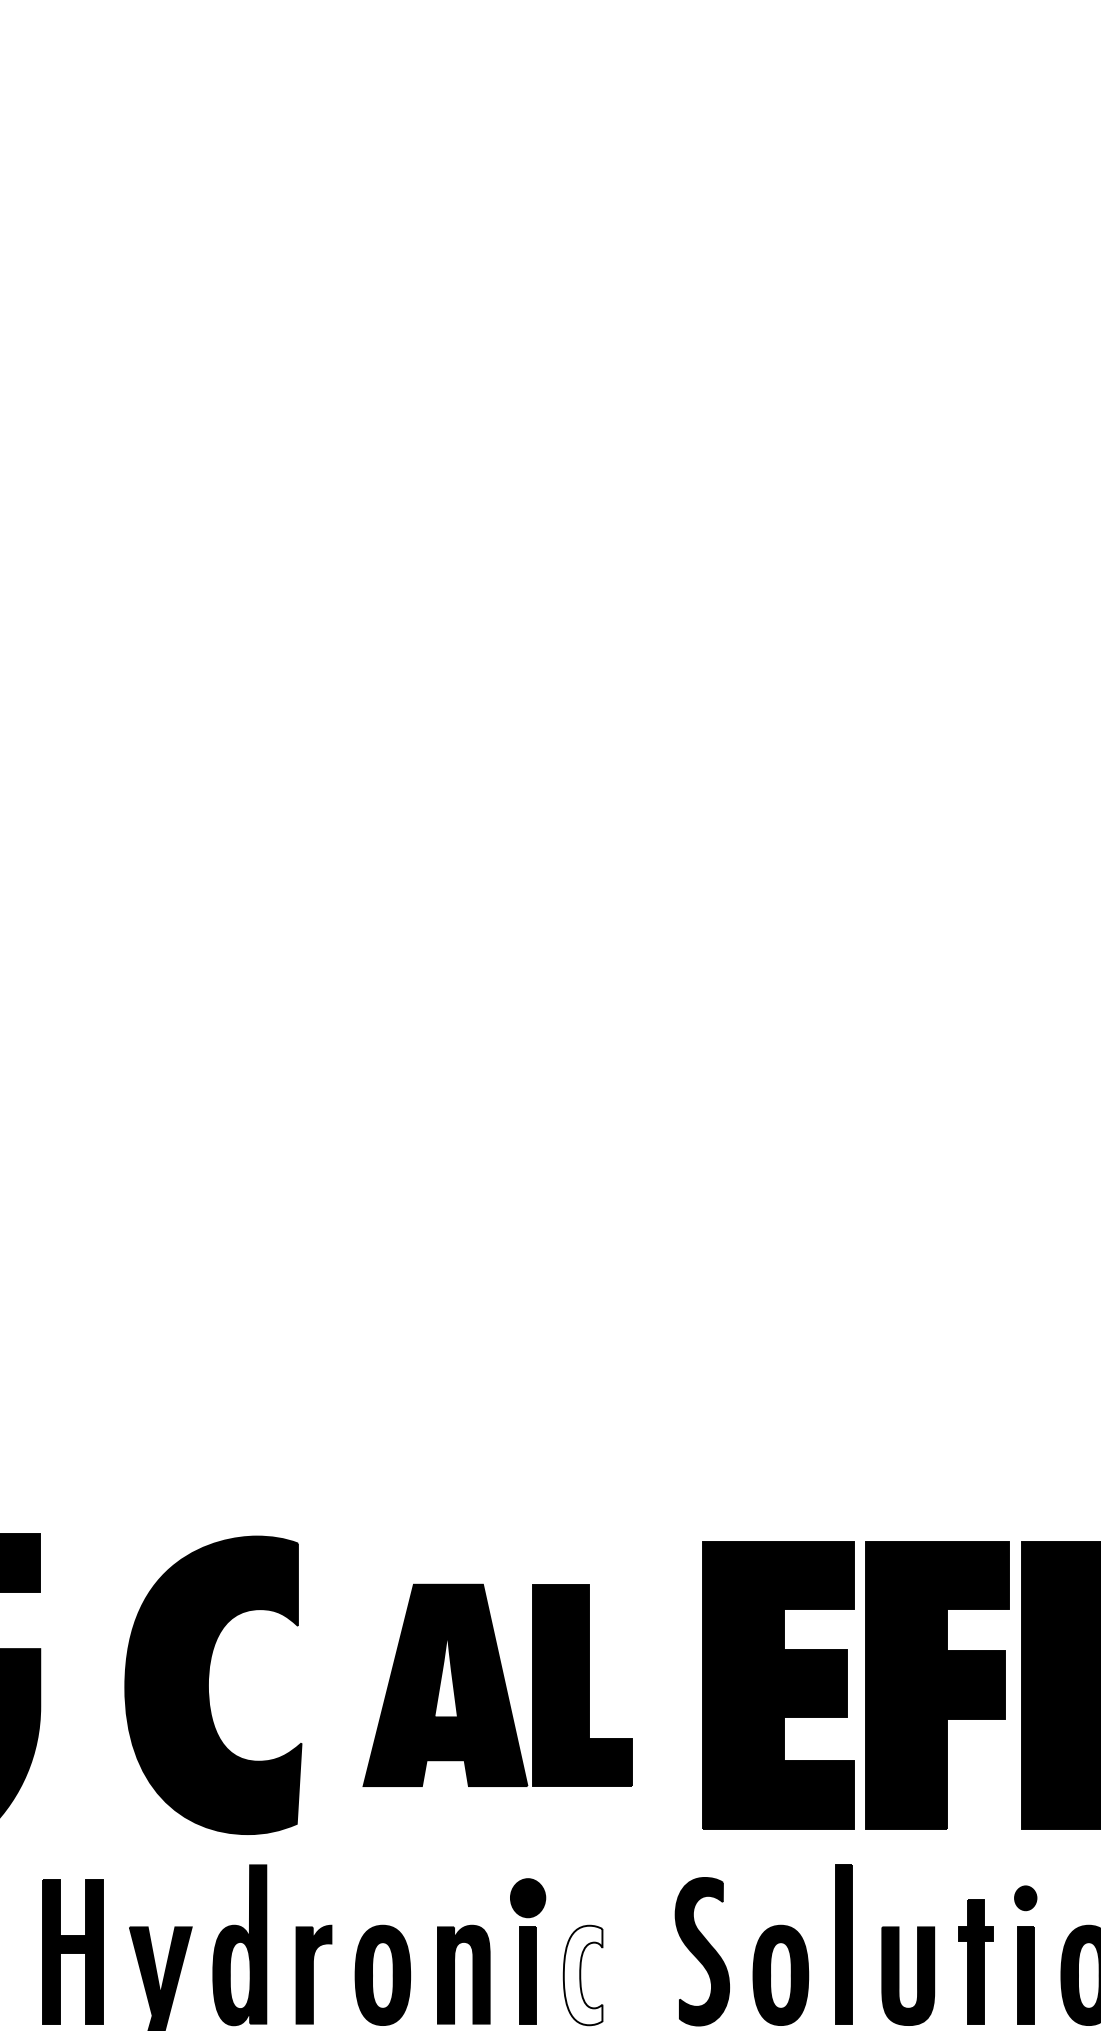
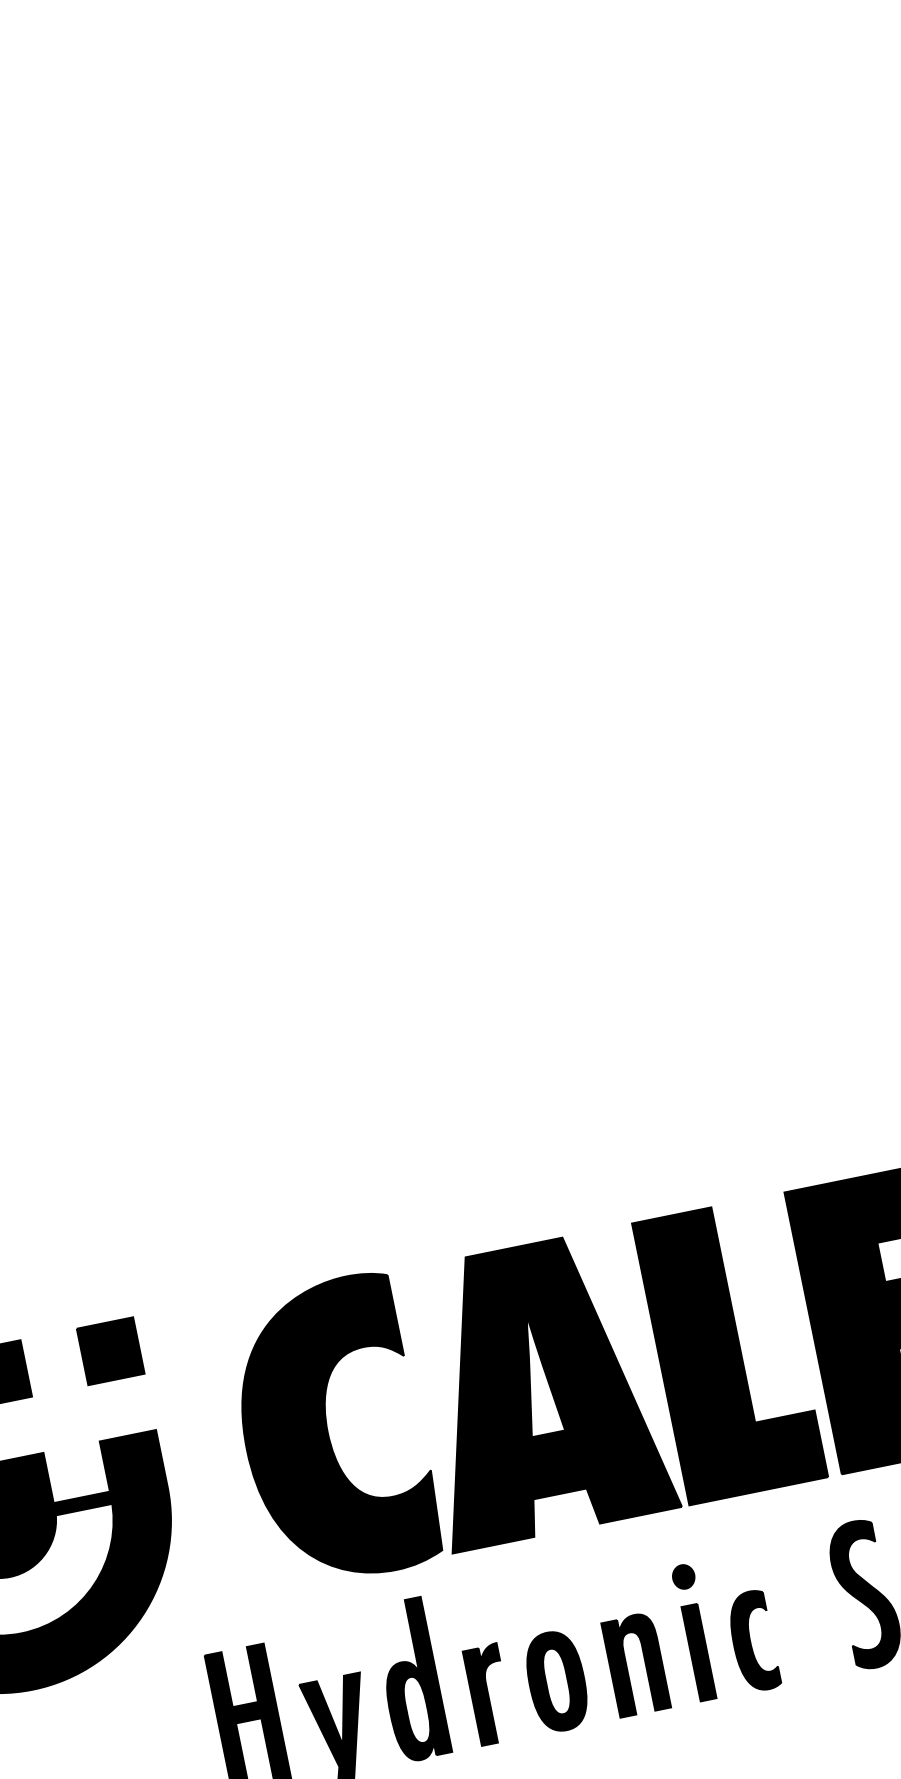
part: (497, 1685) -> (611, 1374), size x1.43
part: (527, 1898) -> (683, 1577), size x0.62
fill: (582, 1975) -> (752, 1641), added

